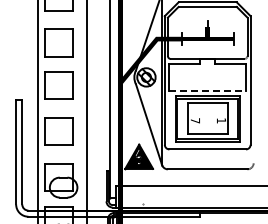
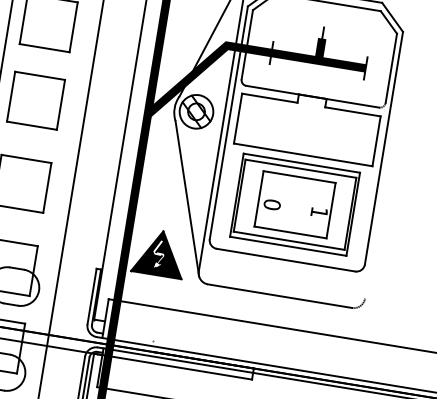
line: (208, 91) -> (304, 155), dashed -> solid
text: (195, 120) -> (272, 204), 7 -> 0

